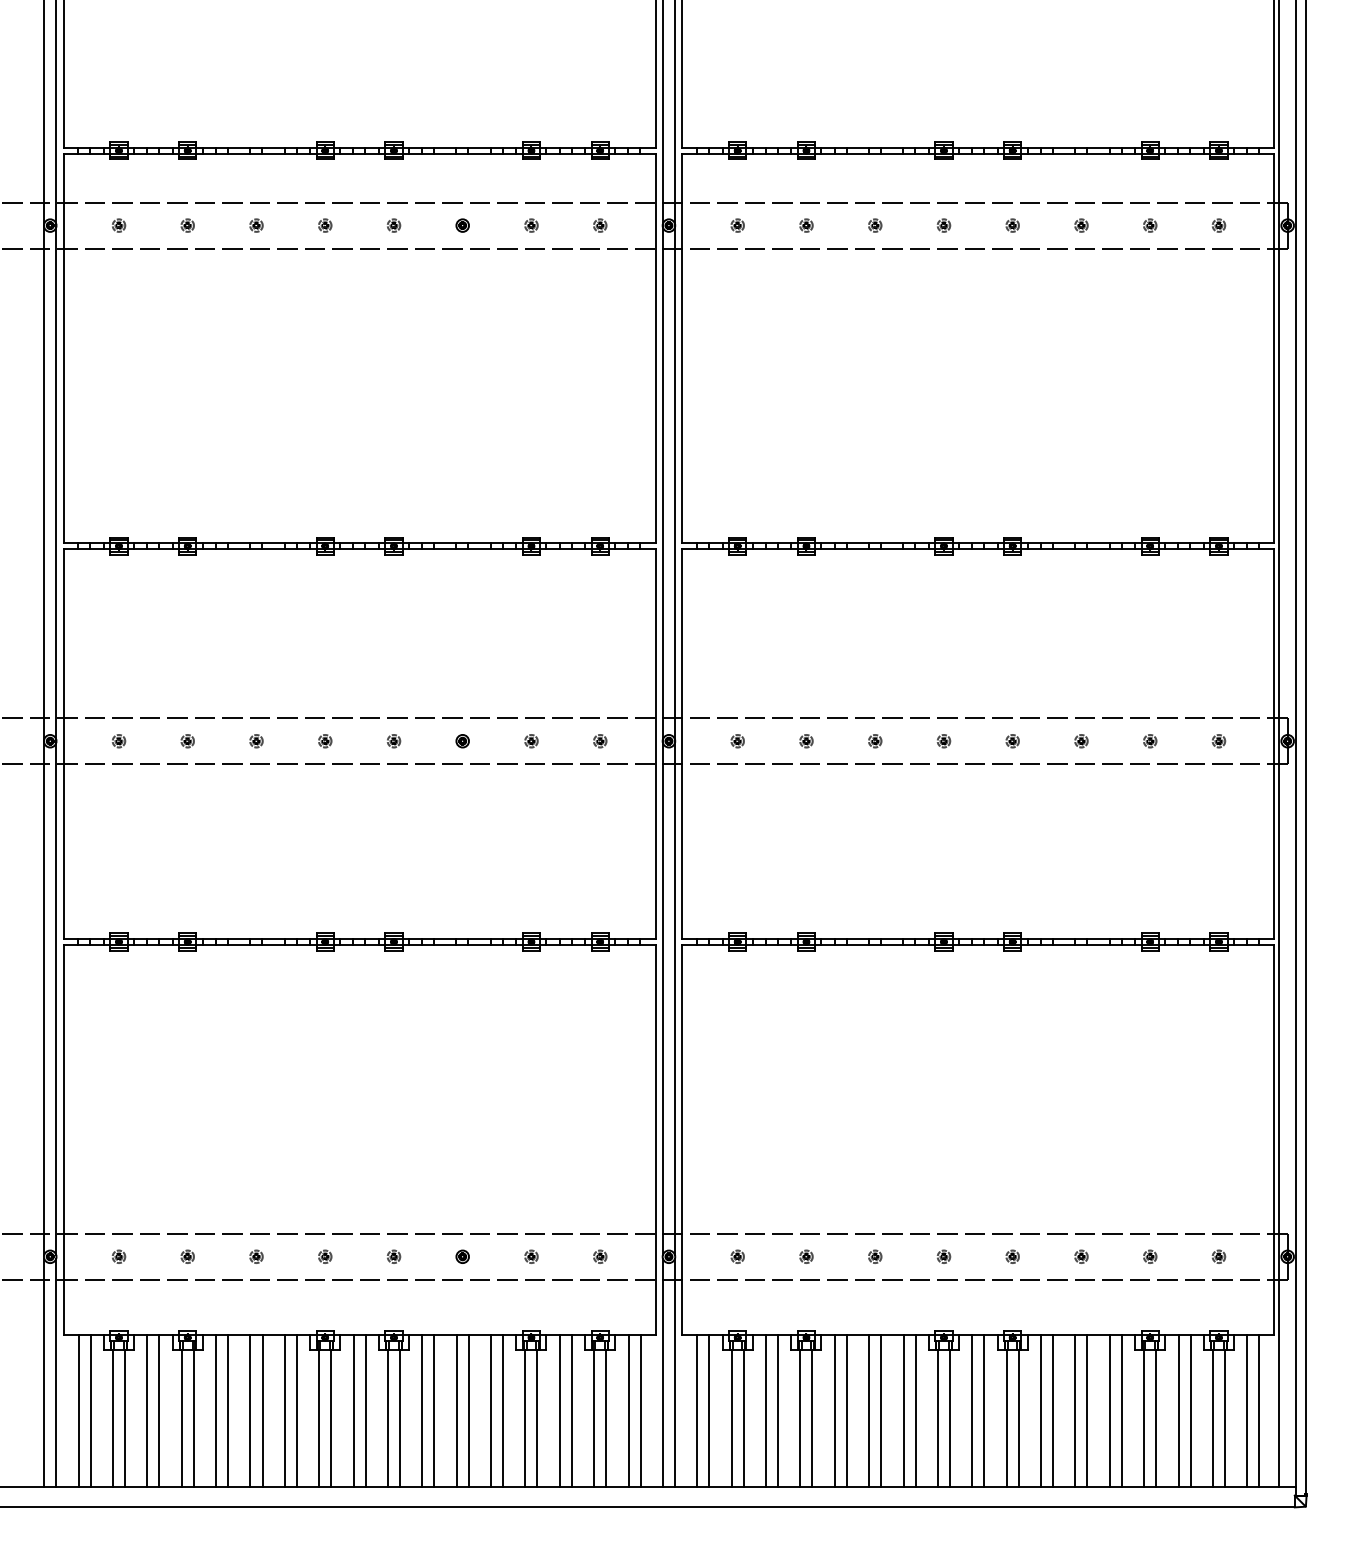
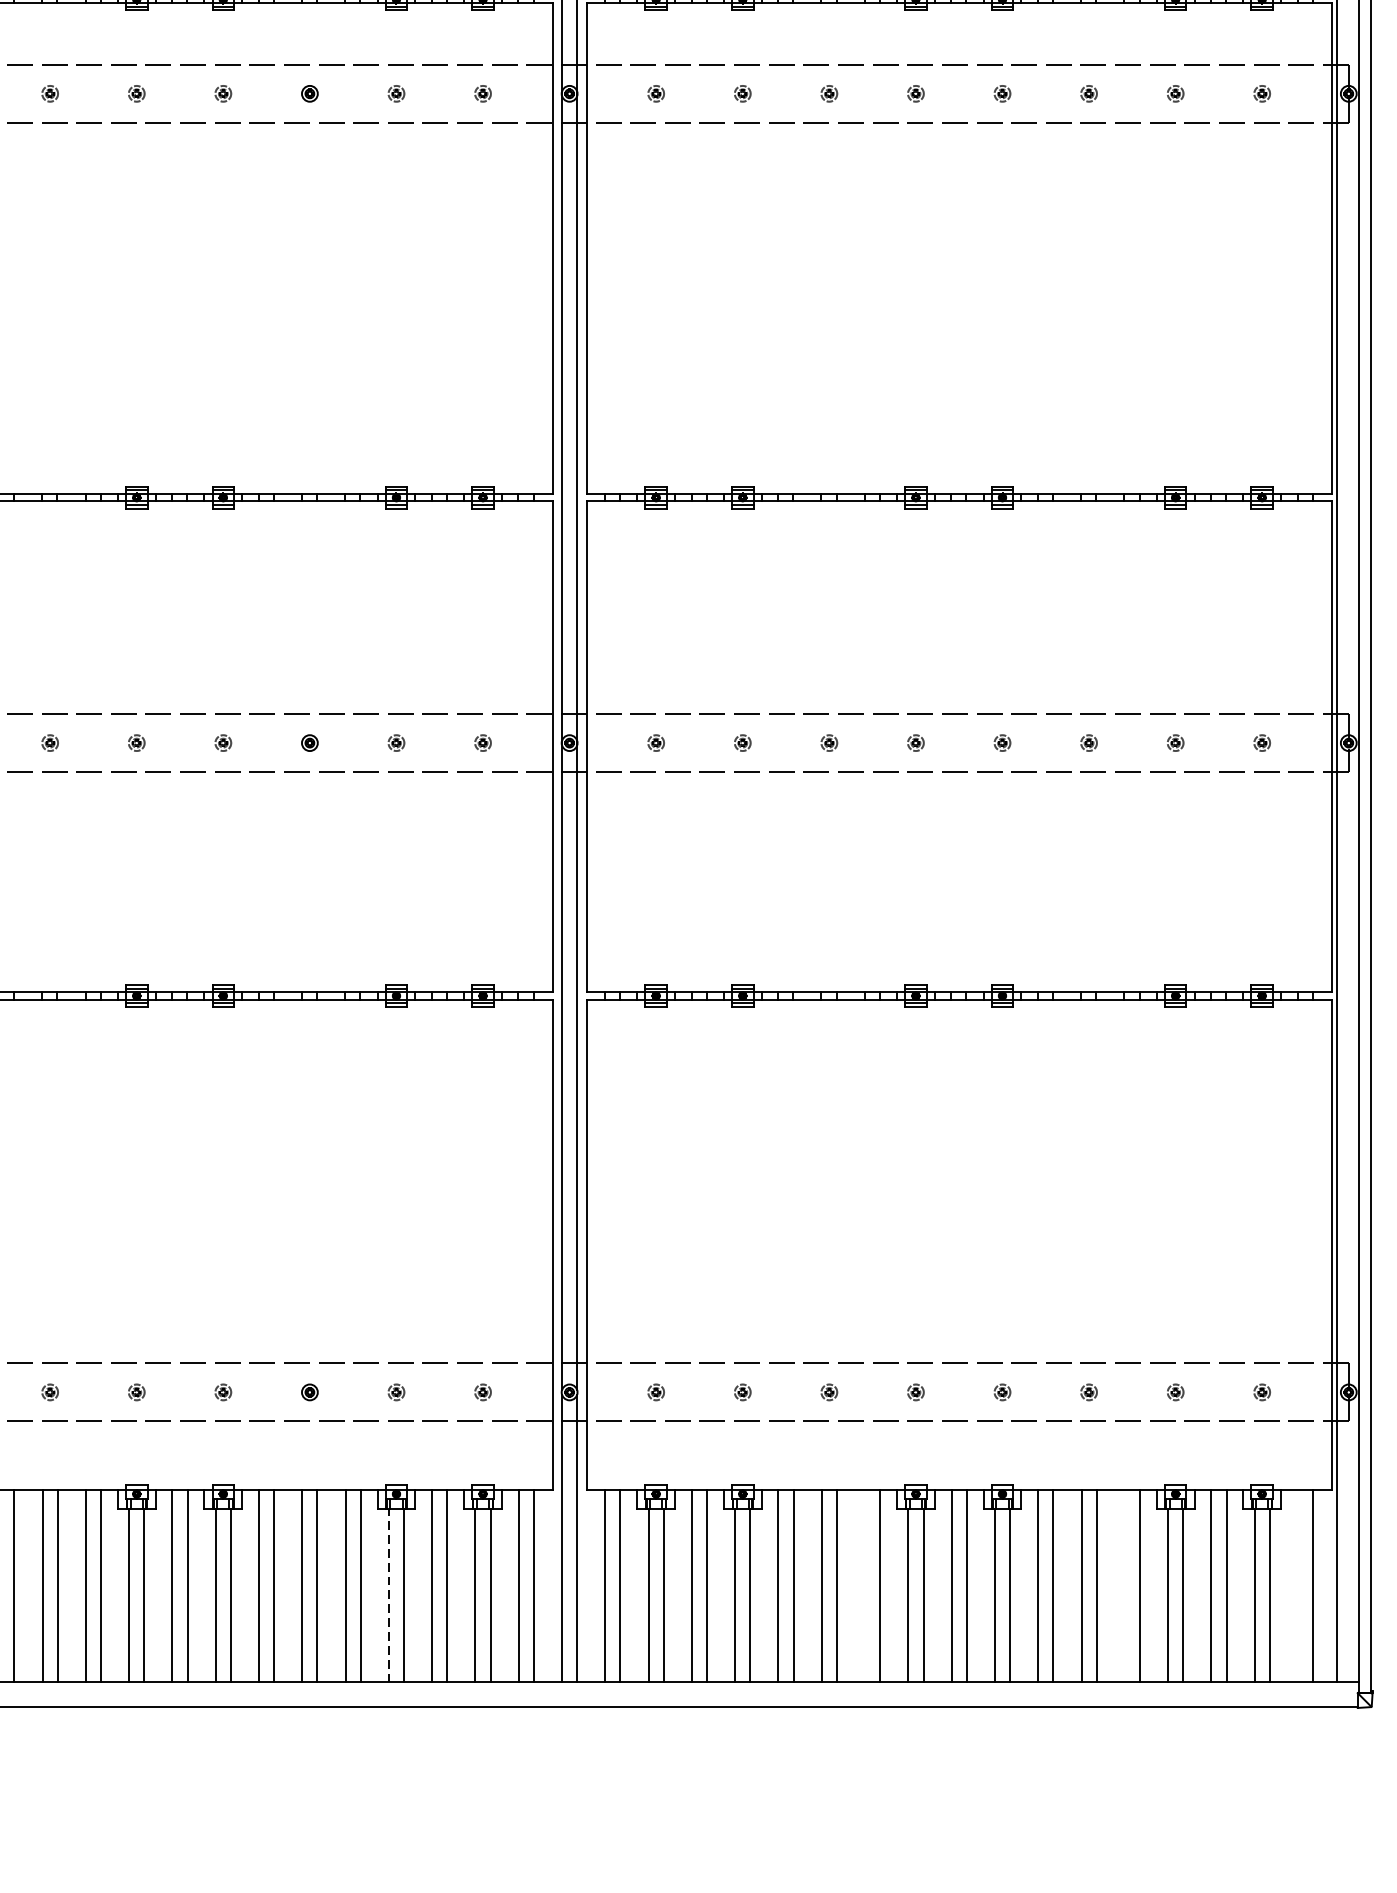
line: (903, 1410) -> (864, 1585), removed
line: (1109, 1410) -> (1124, 1585), removed
line: (1247, 1410) -> (1298, 1585), removed
line: (525, 1418) -> (388, 1596), solid -> dashed

